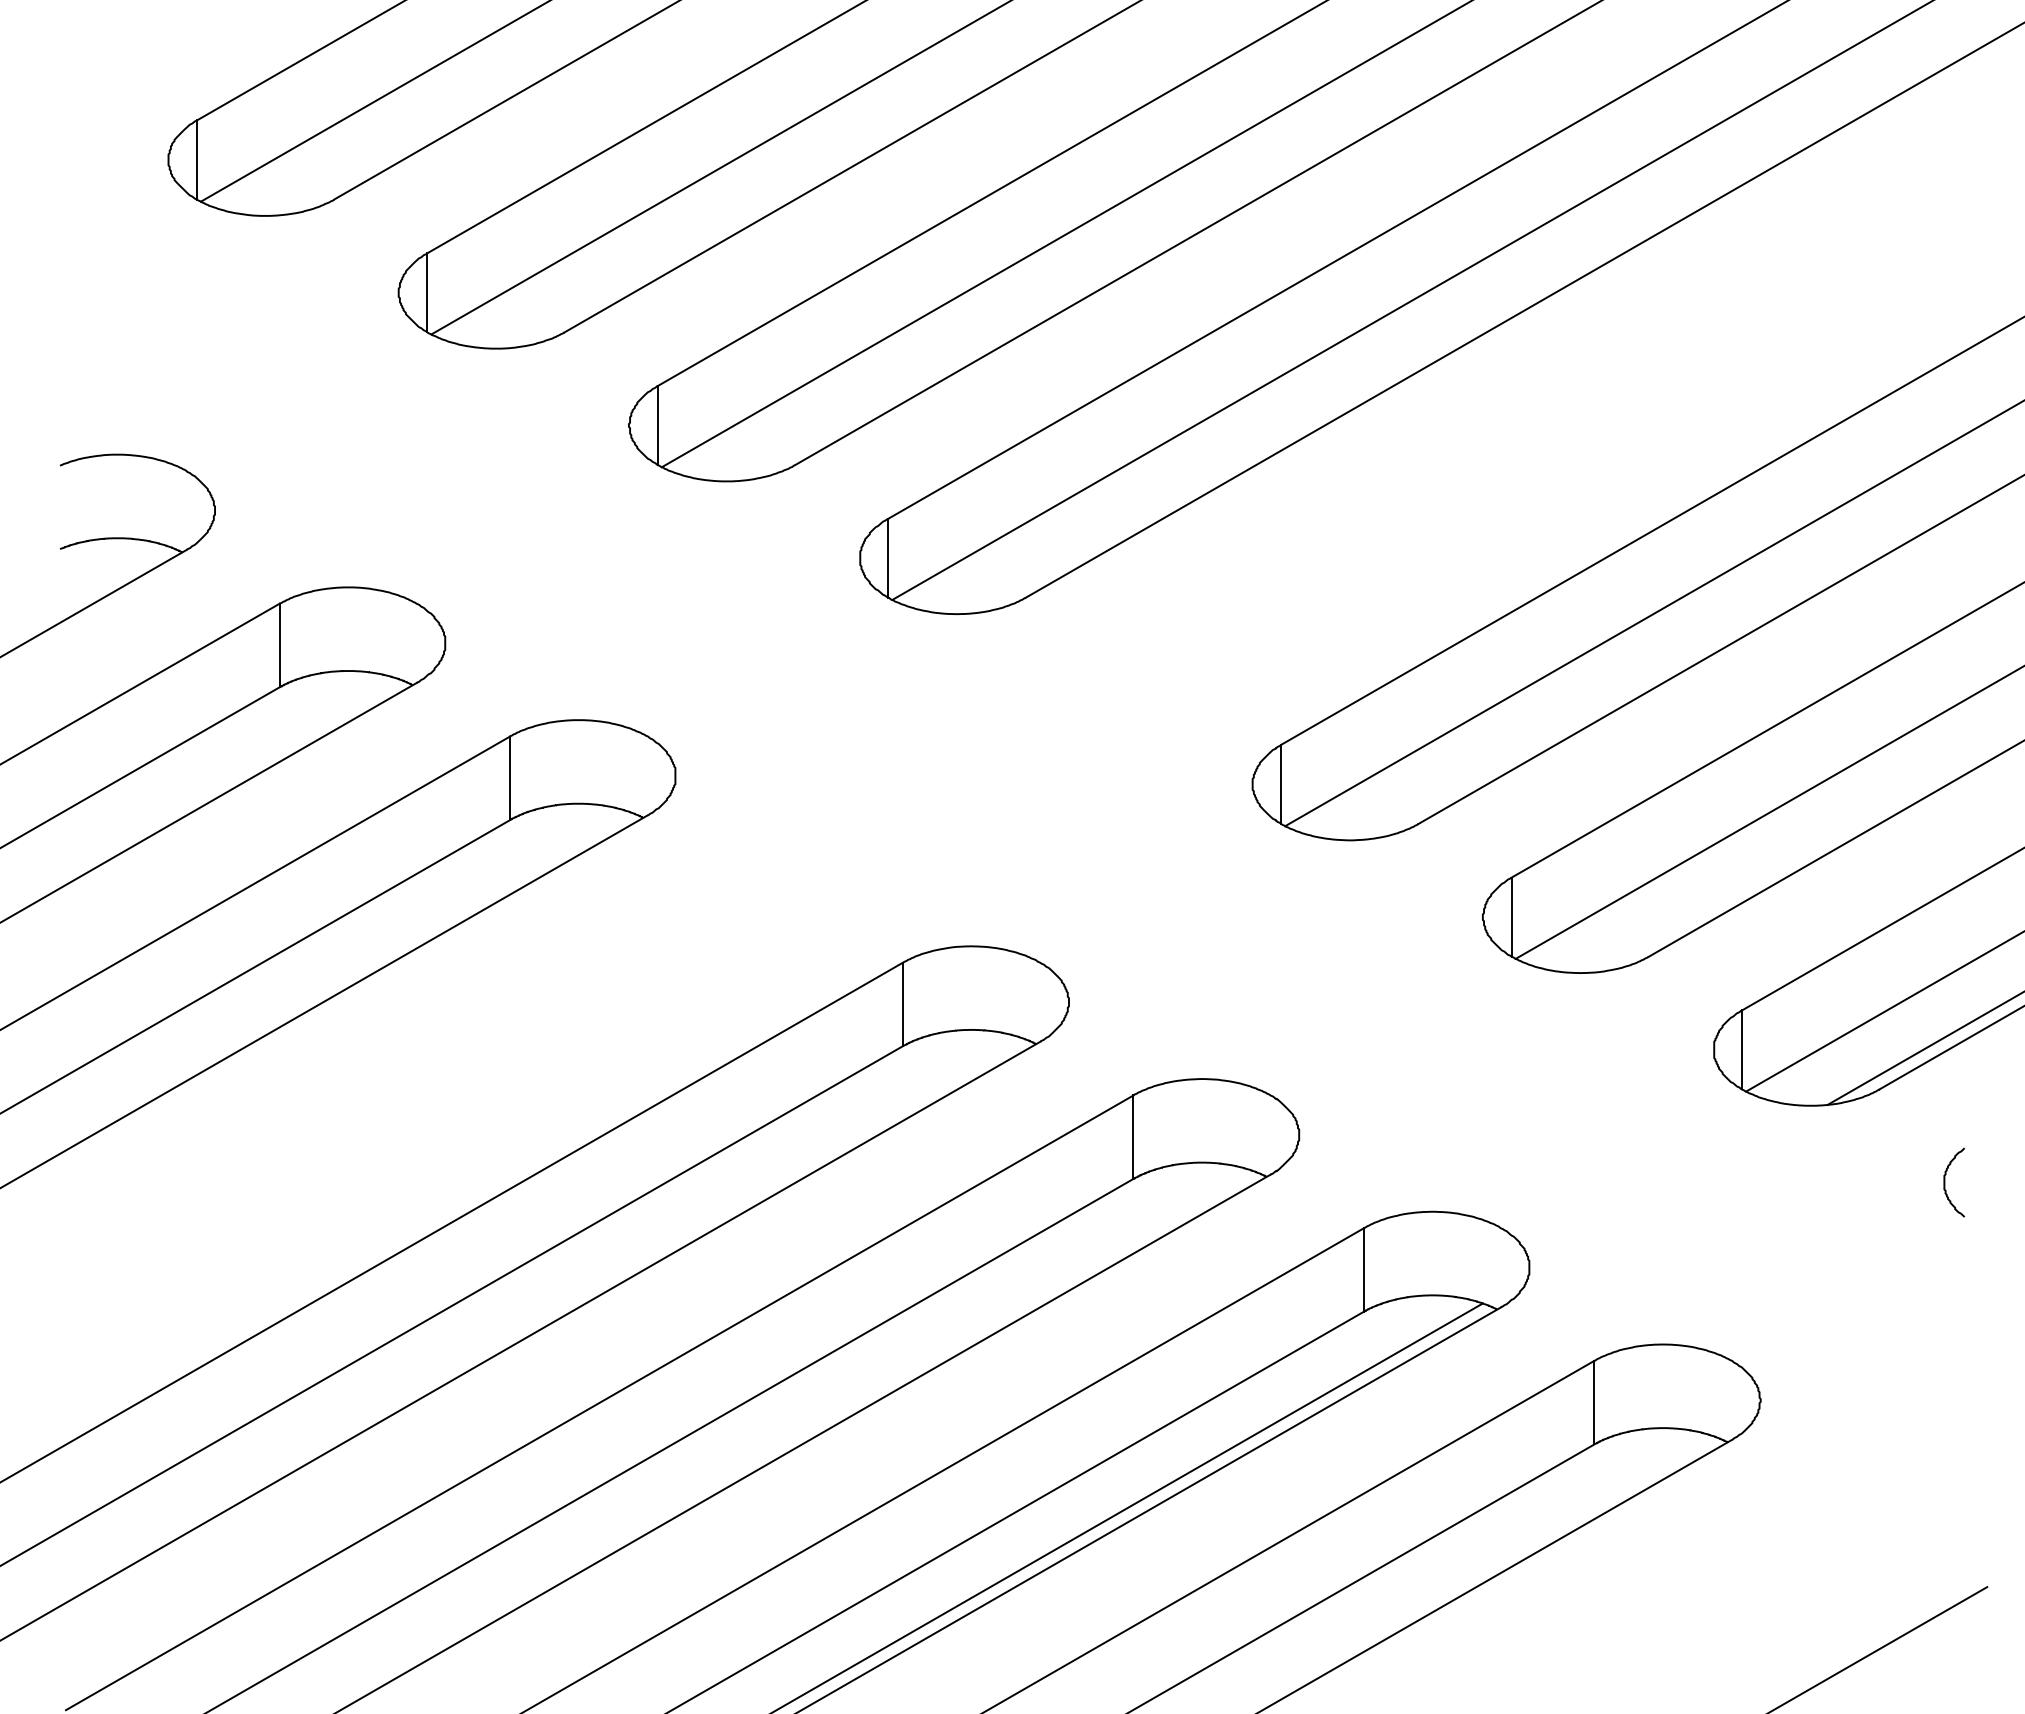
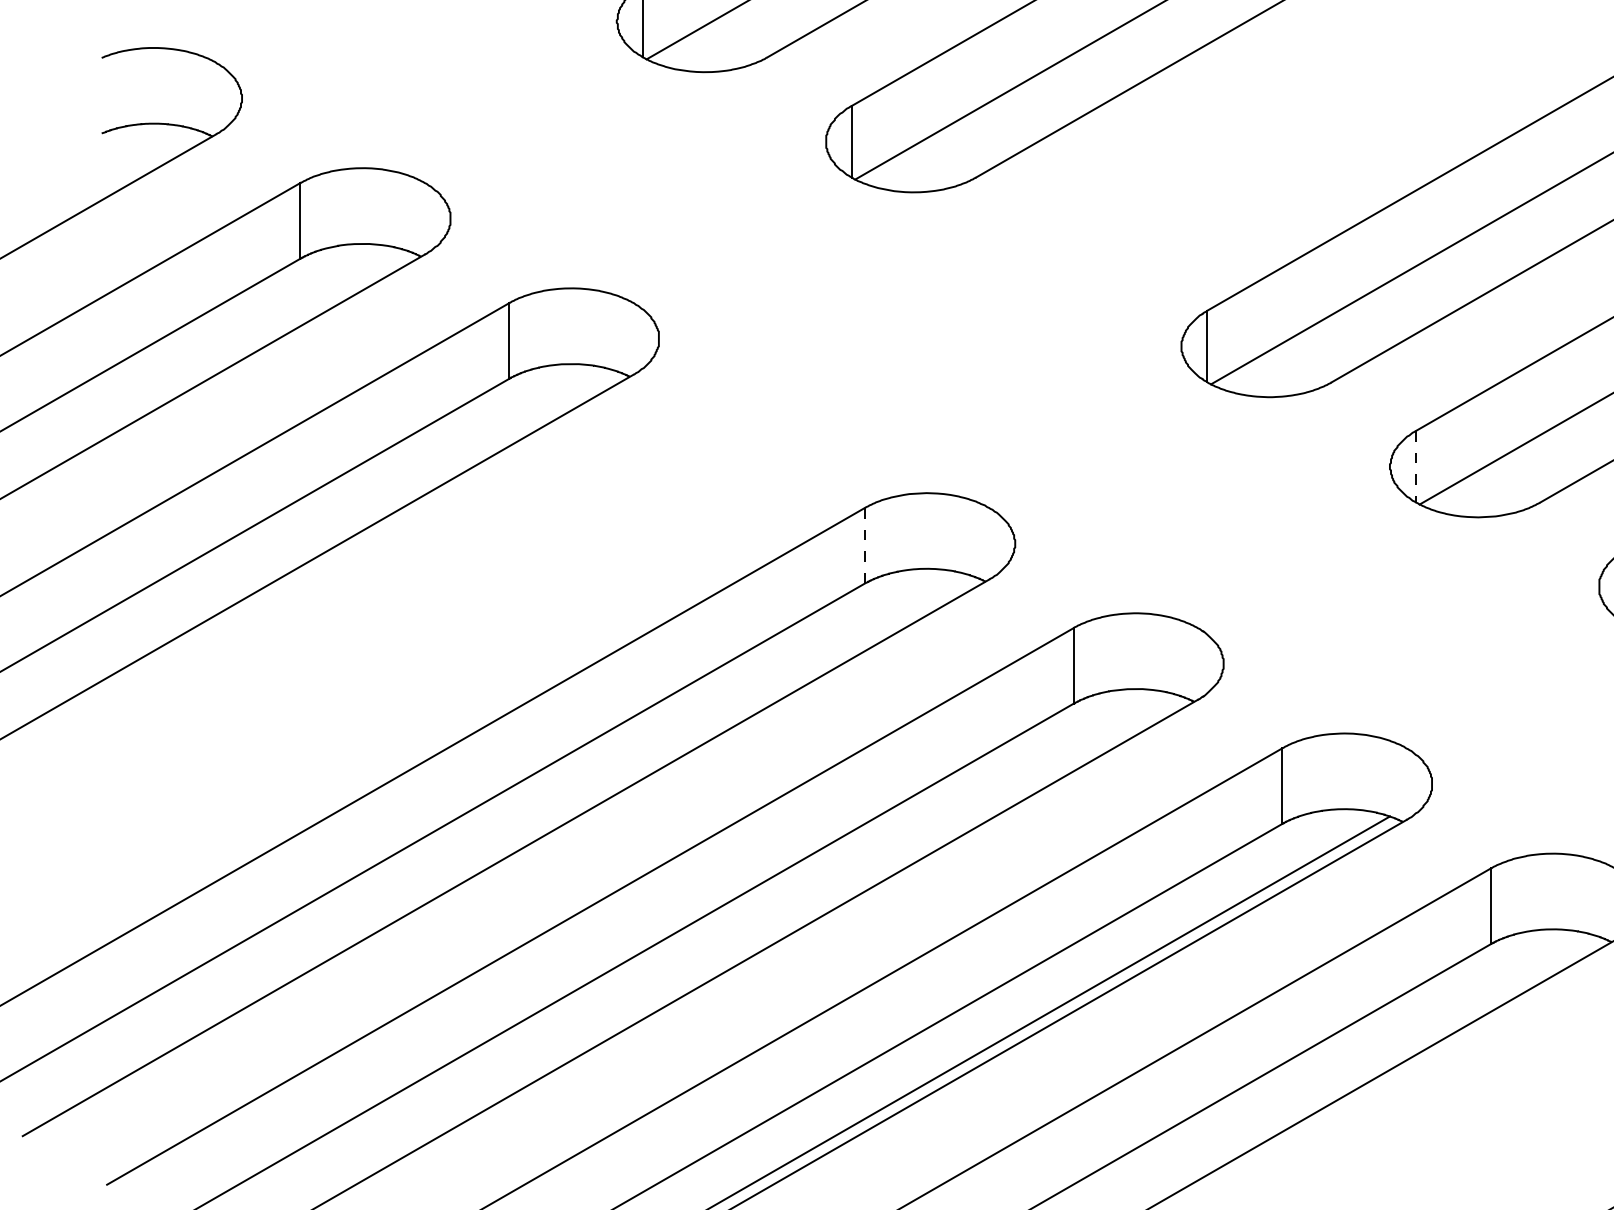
line: (1511, 917) -> (1415, 467), solid -> dashed
line: (902, 1004) -> (864, 545), solid -> dashed

